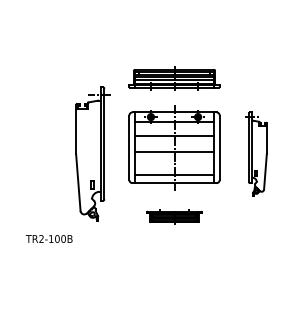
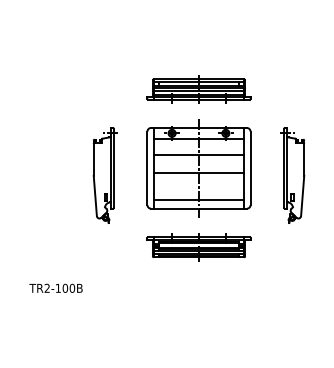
part: (92, 153) -> (105, 174), size x0.62
part: (174, 216) -> (198, 246), size x1.67
text: (48, 238) -> (55, 287), moved

